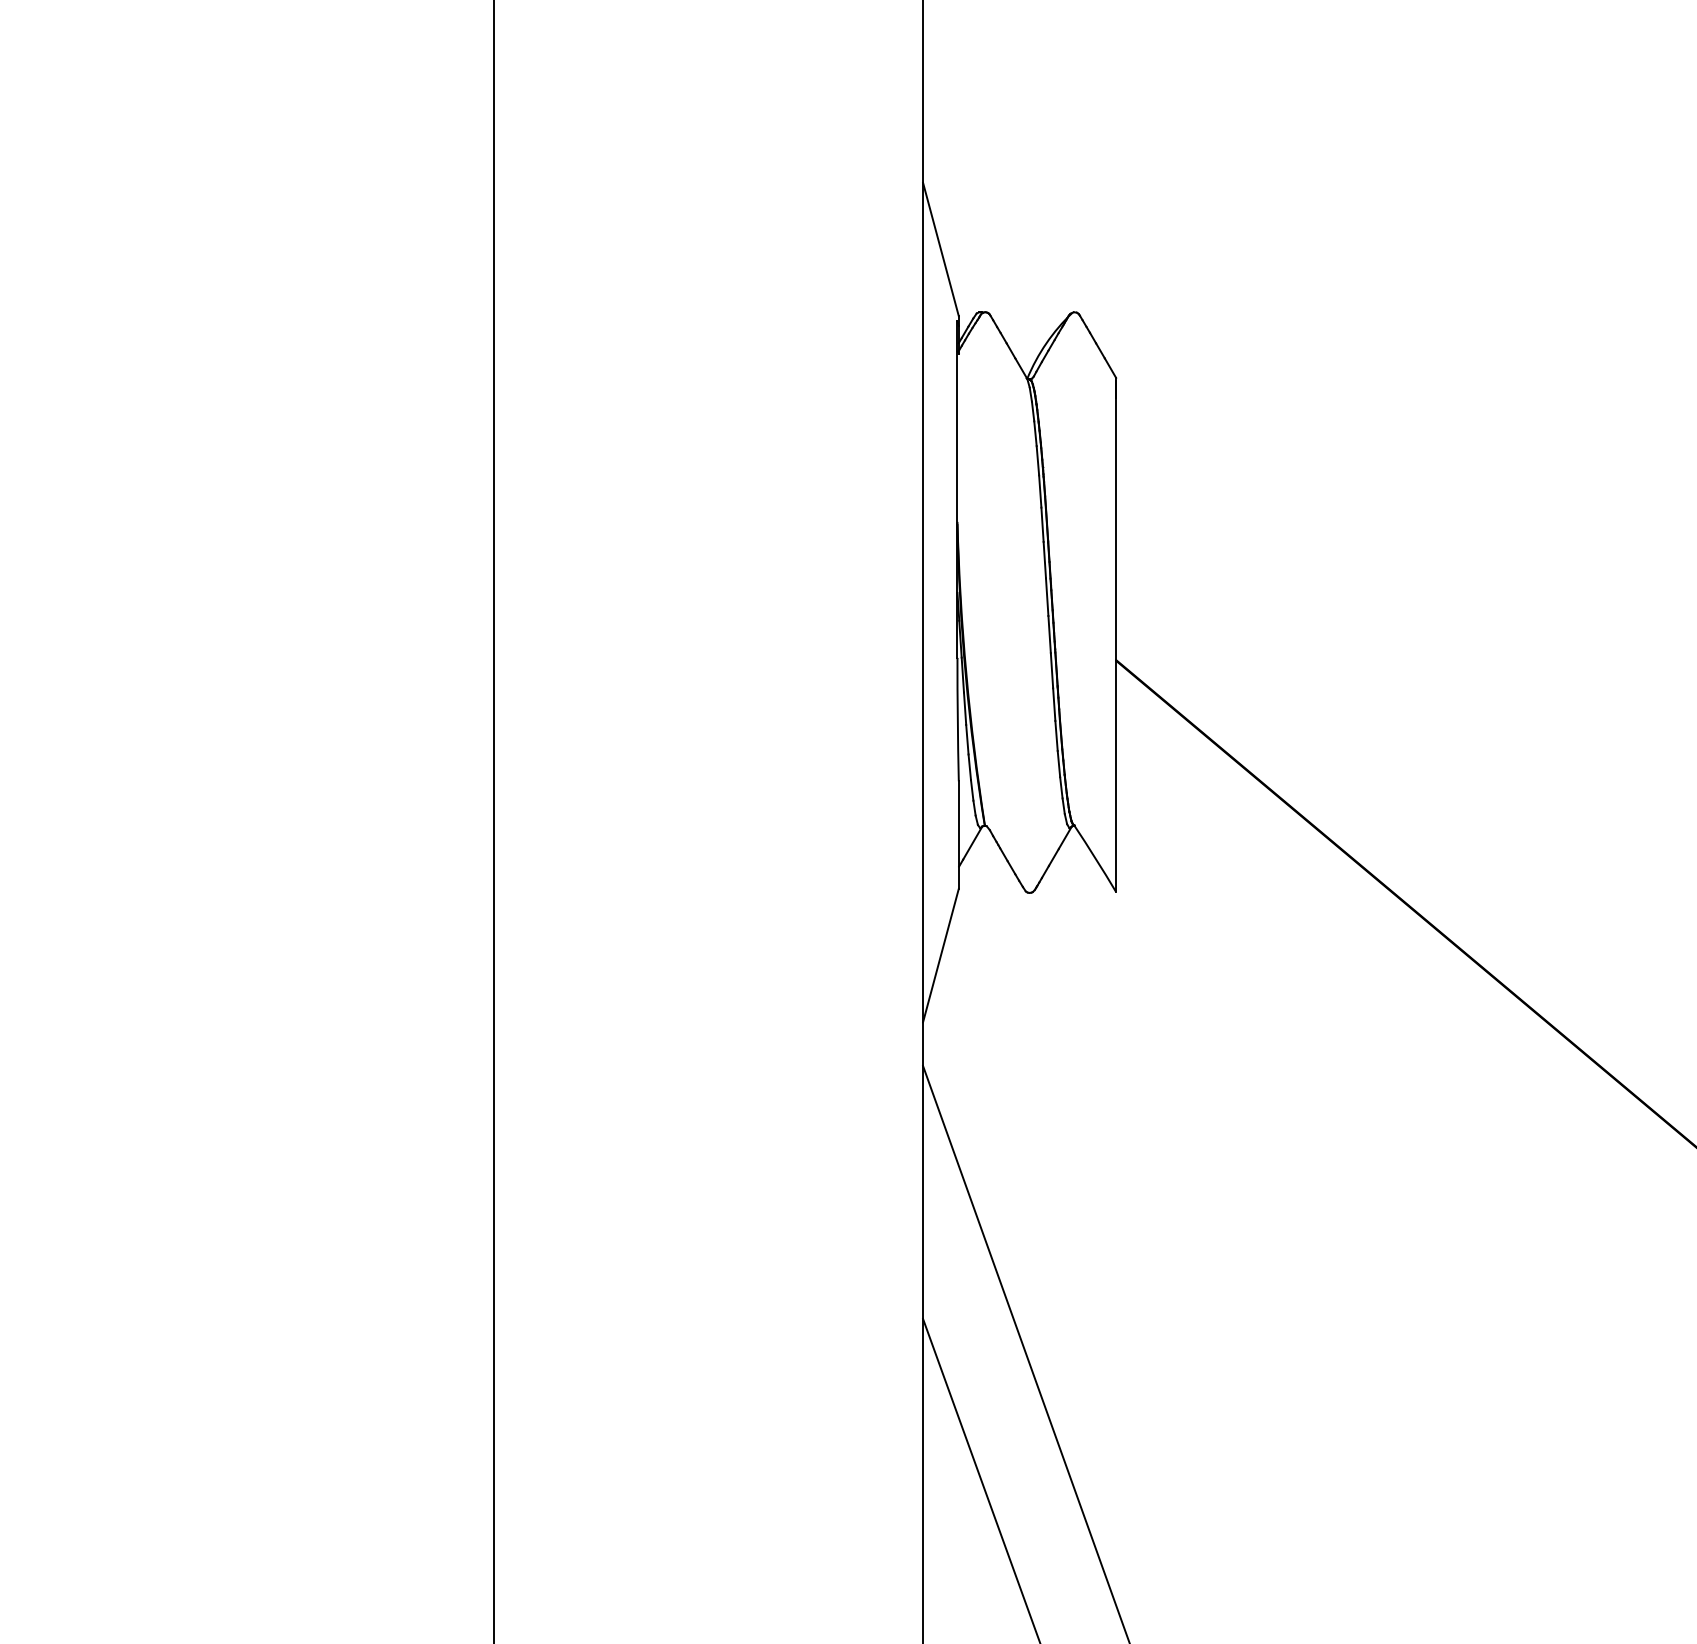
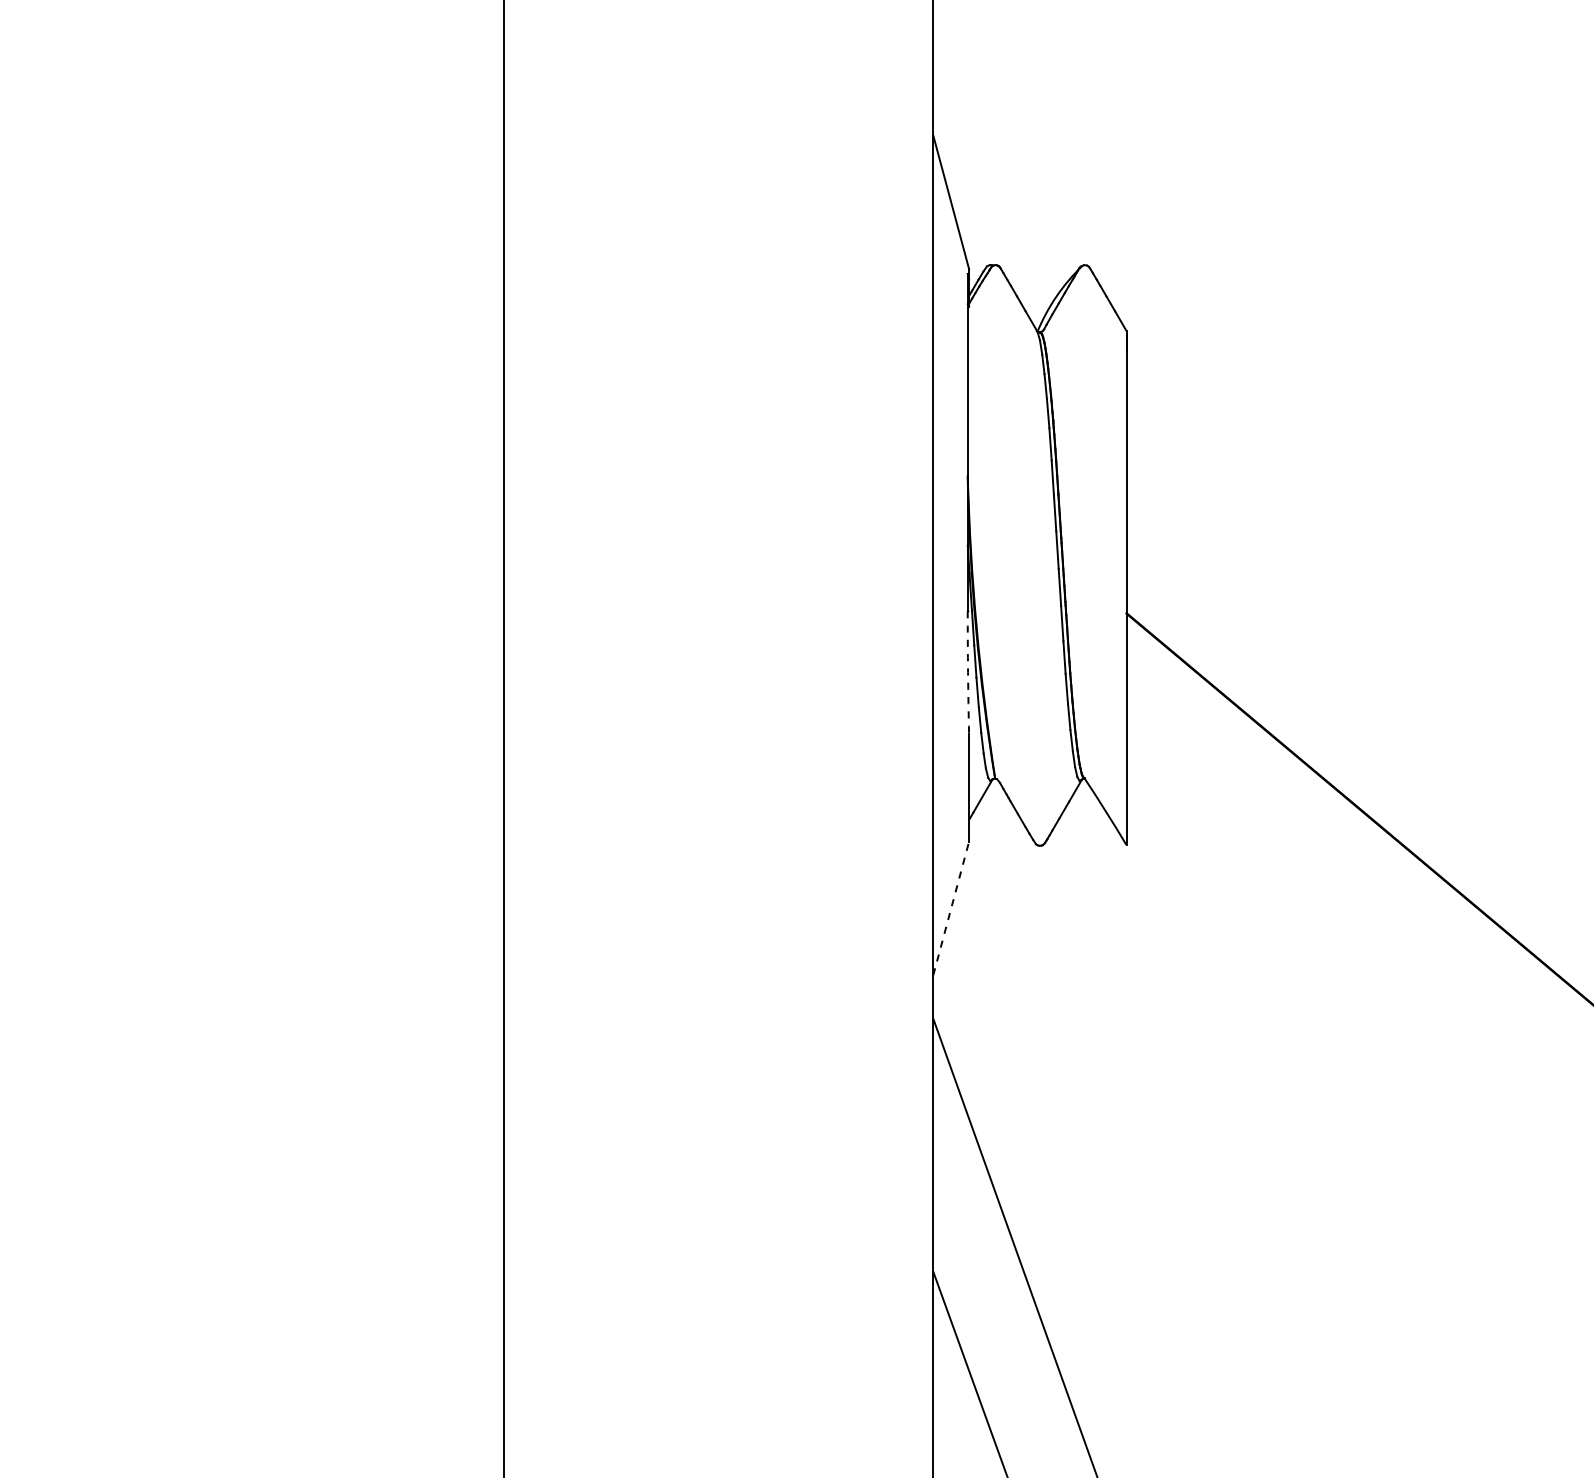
arc: (957, 719) -> (967, 672), solid -> dashed
line: (941, 955) -> (951, 908), solid -> dashed

